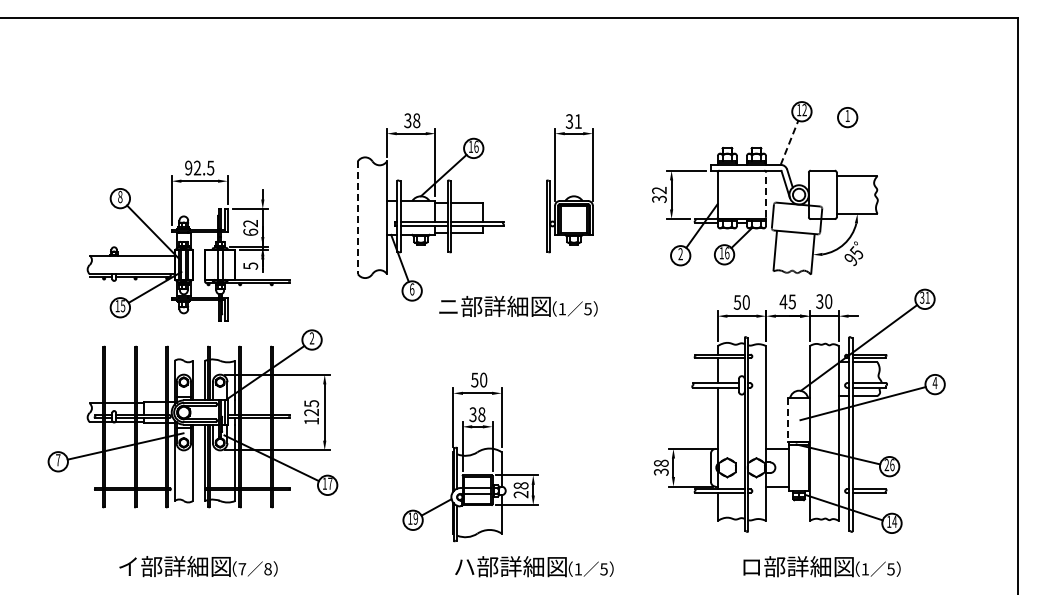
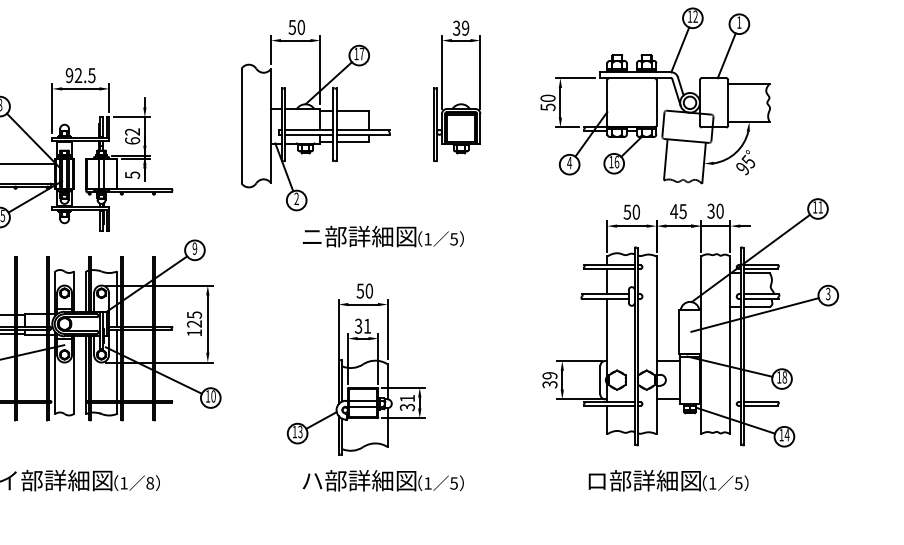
text: (412, 120) -> (297, 27), 38 -> 50
text: (577, 121) -> (464, 28), 31 -> 39
line: (789, 142) -> (680, 49), dashed -> solid
text: (476, 146) -> (362, 53), 16 -> 17
line: (835, 148) -> (727, 55), added
text: (659, 194) -> (548, 102), 32 -> 50
line: (766, 194) -> (656, 102), dashed -> solid
line: (357, 218) -> (241, 126), dashed -> solid
text: (680, 254) -> (569, 163), 2 -> 4
text: (412, 289) -> (297, 198), 6 -> 2
text: (922, 297) -> (815, 207), 31 -> 11
text: (518, 306) -> (383, 236), moved
text: (311, 338) -> (194, 248), 2 -> 9
text: (934, 382) -> (827, 293), 4 -> 3
text: (481, 414) -> (367, 326), 38 -> 31
line: (788, 420) -> (679, 332), dashed -> solid
text: (661, 462) -> (550, 374), 38 -> 39
text: (889, 464) -> (781, 376), 26 -> 18
text: (330, 483) -> (213, 396), 17 -> 10
text: (520, 490) -> (406, 403), 28 -> 31
text: (415, 518) -> (300, 431), 19 -> 13
text: (534, 566) -> (383, 480), moved
text: (821, 566) -> (668, 480), moved
text: (242, 569) -> (124, 483), 7 -> 1

